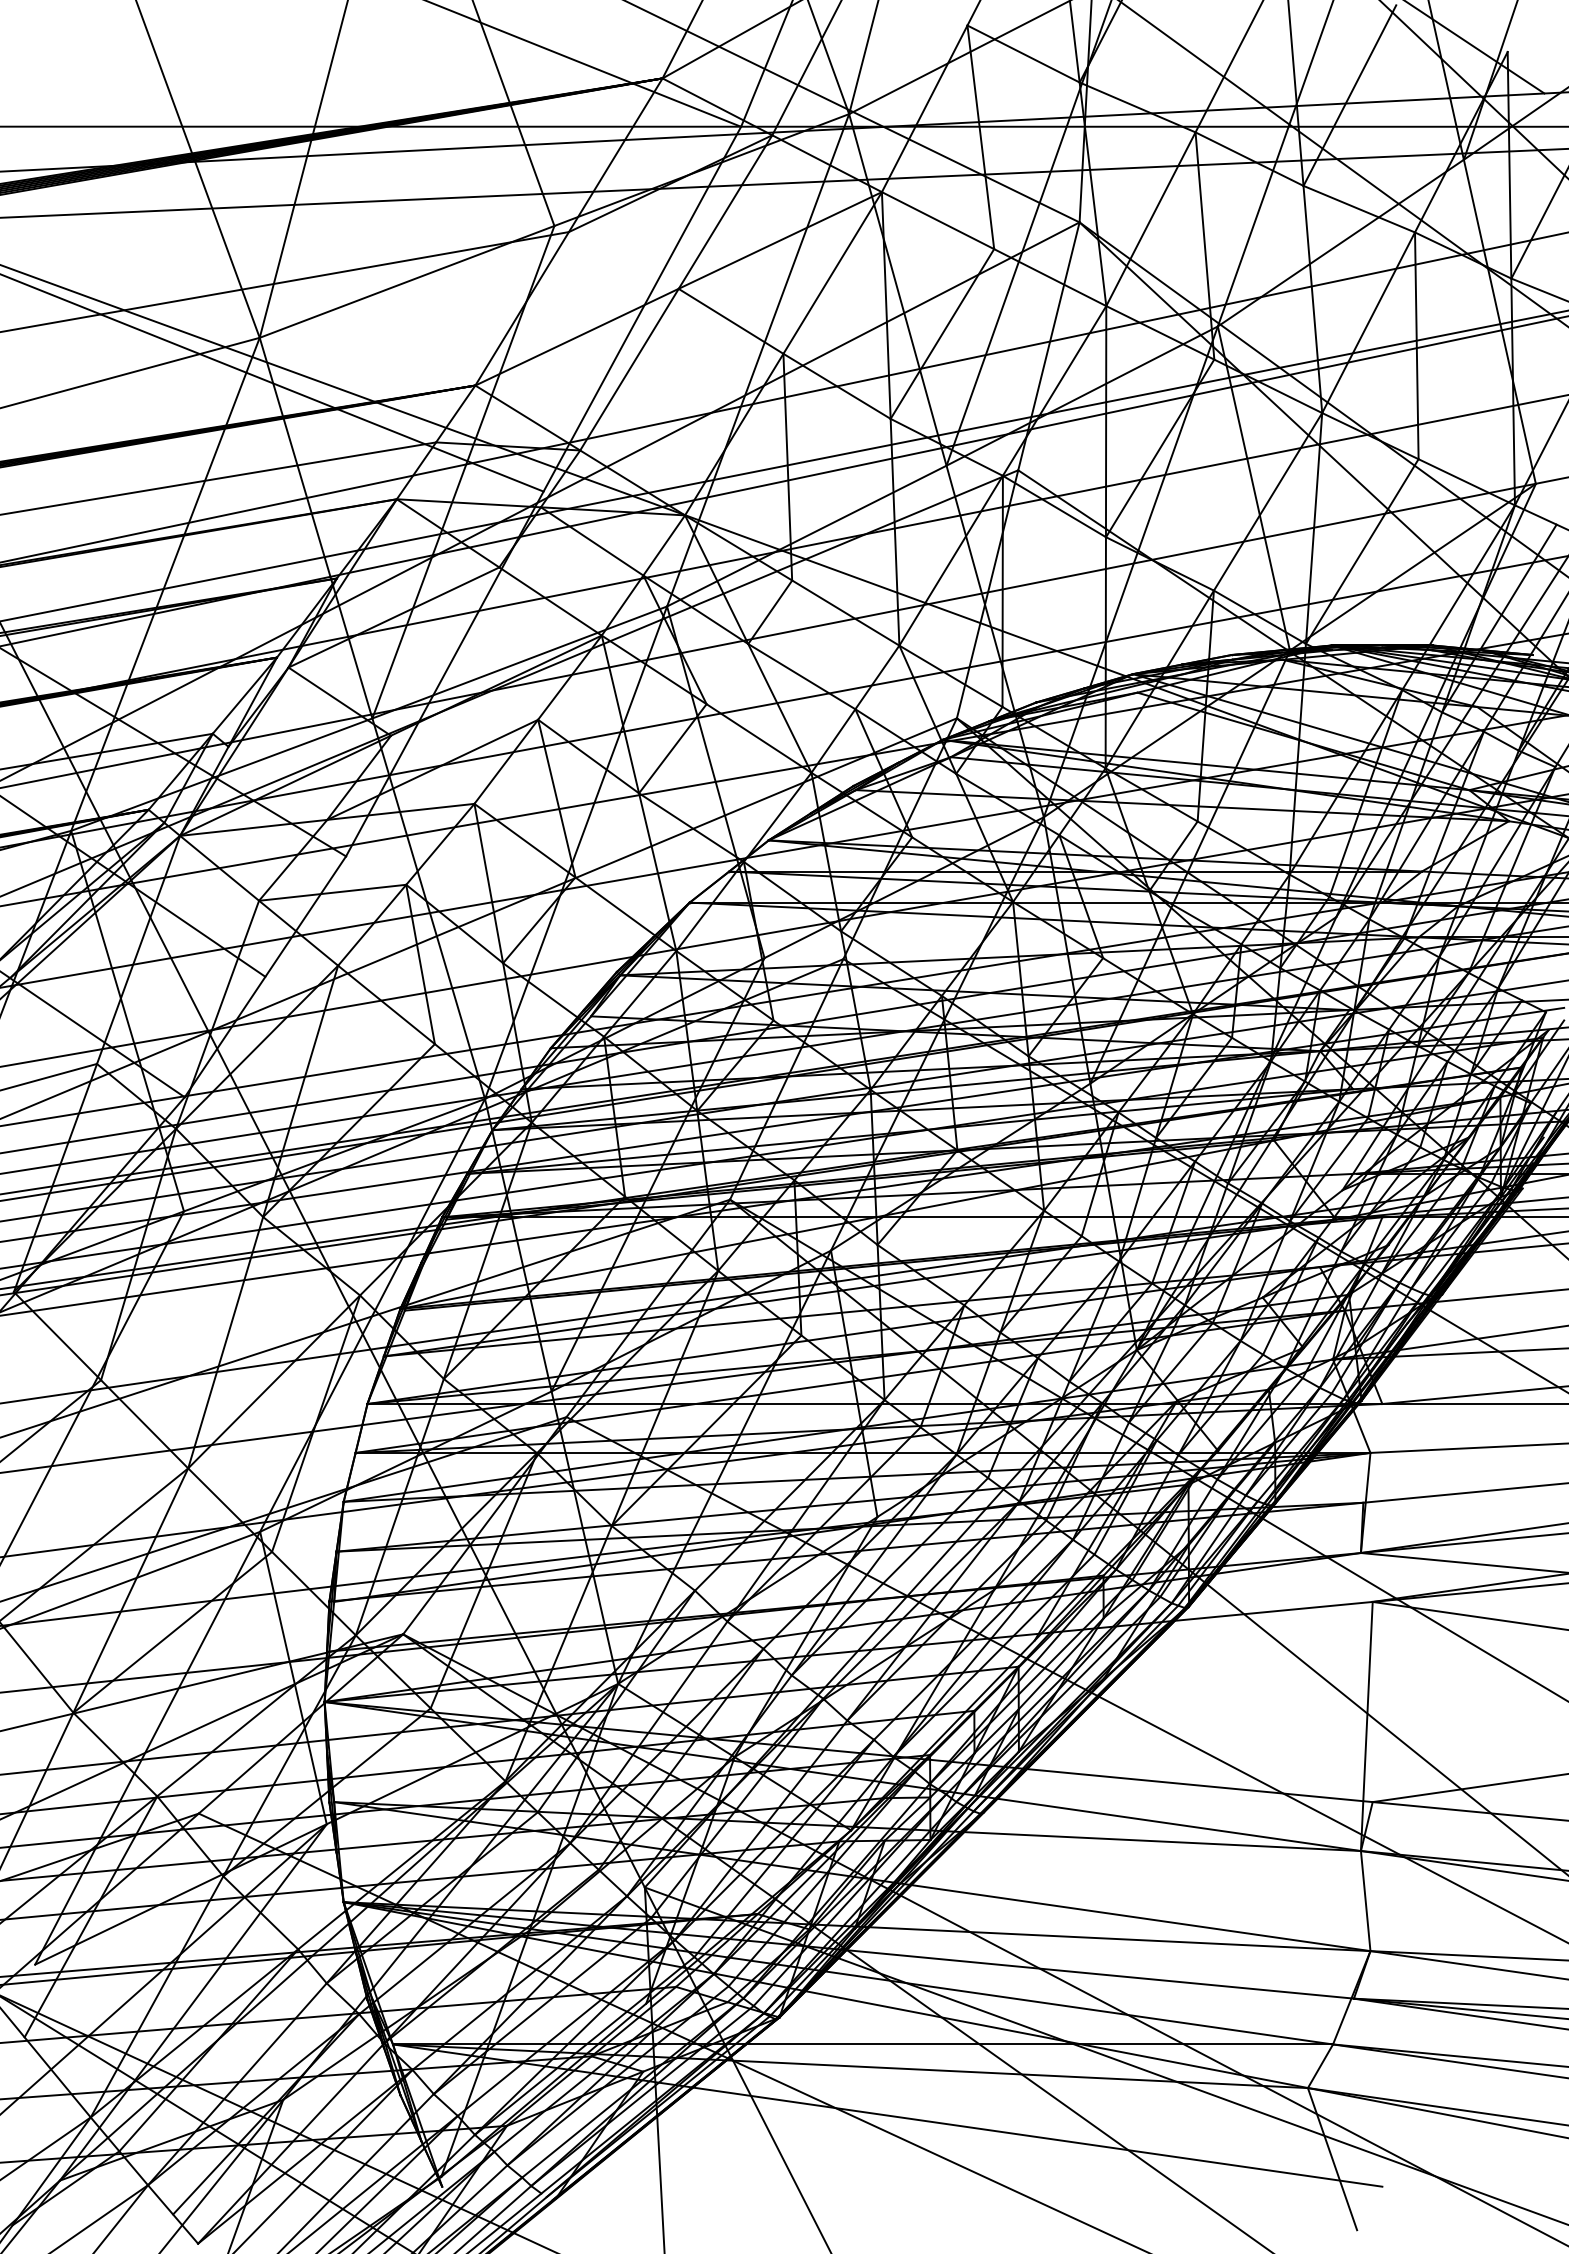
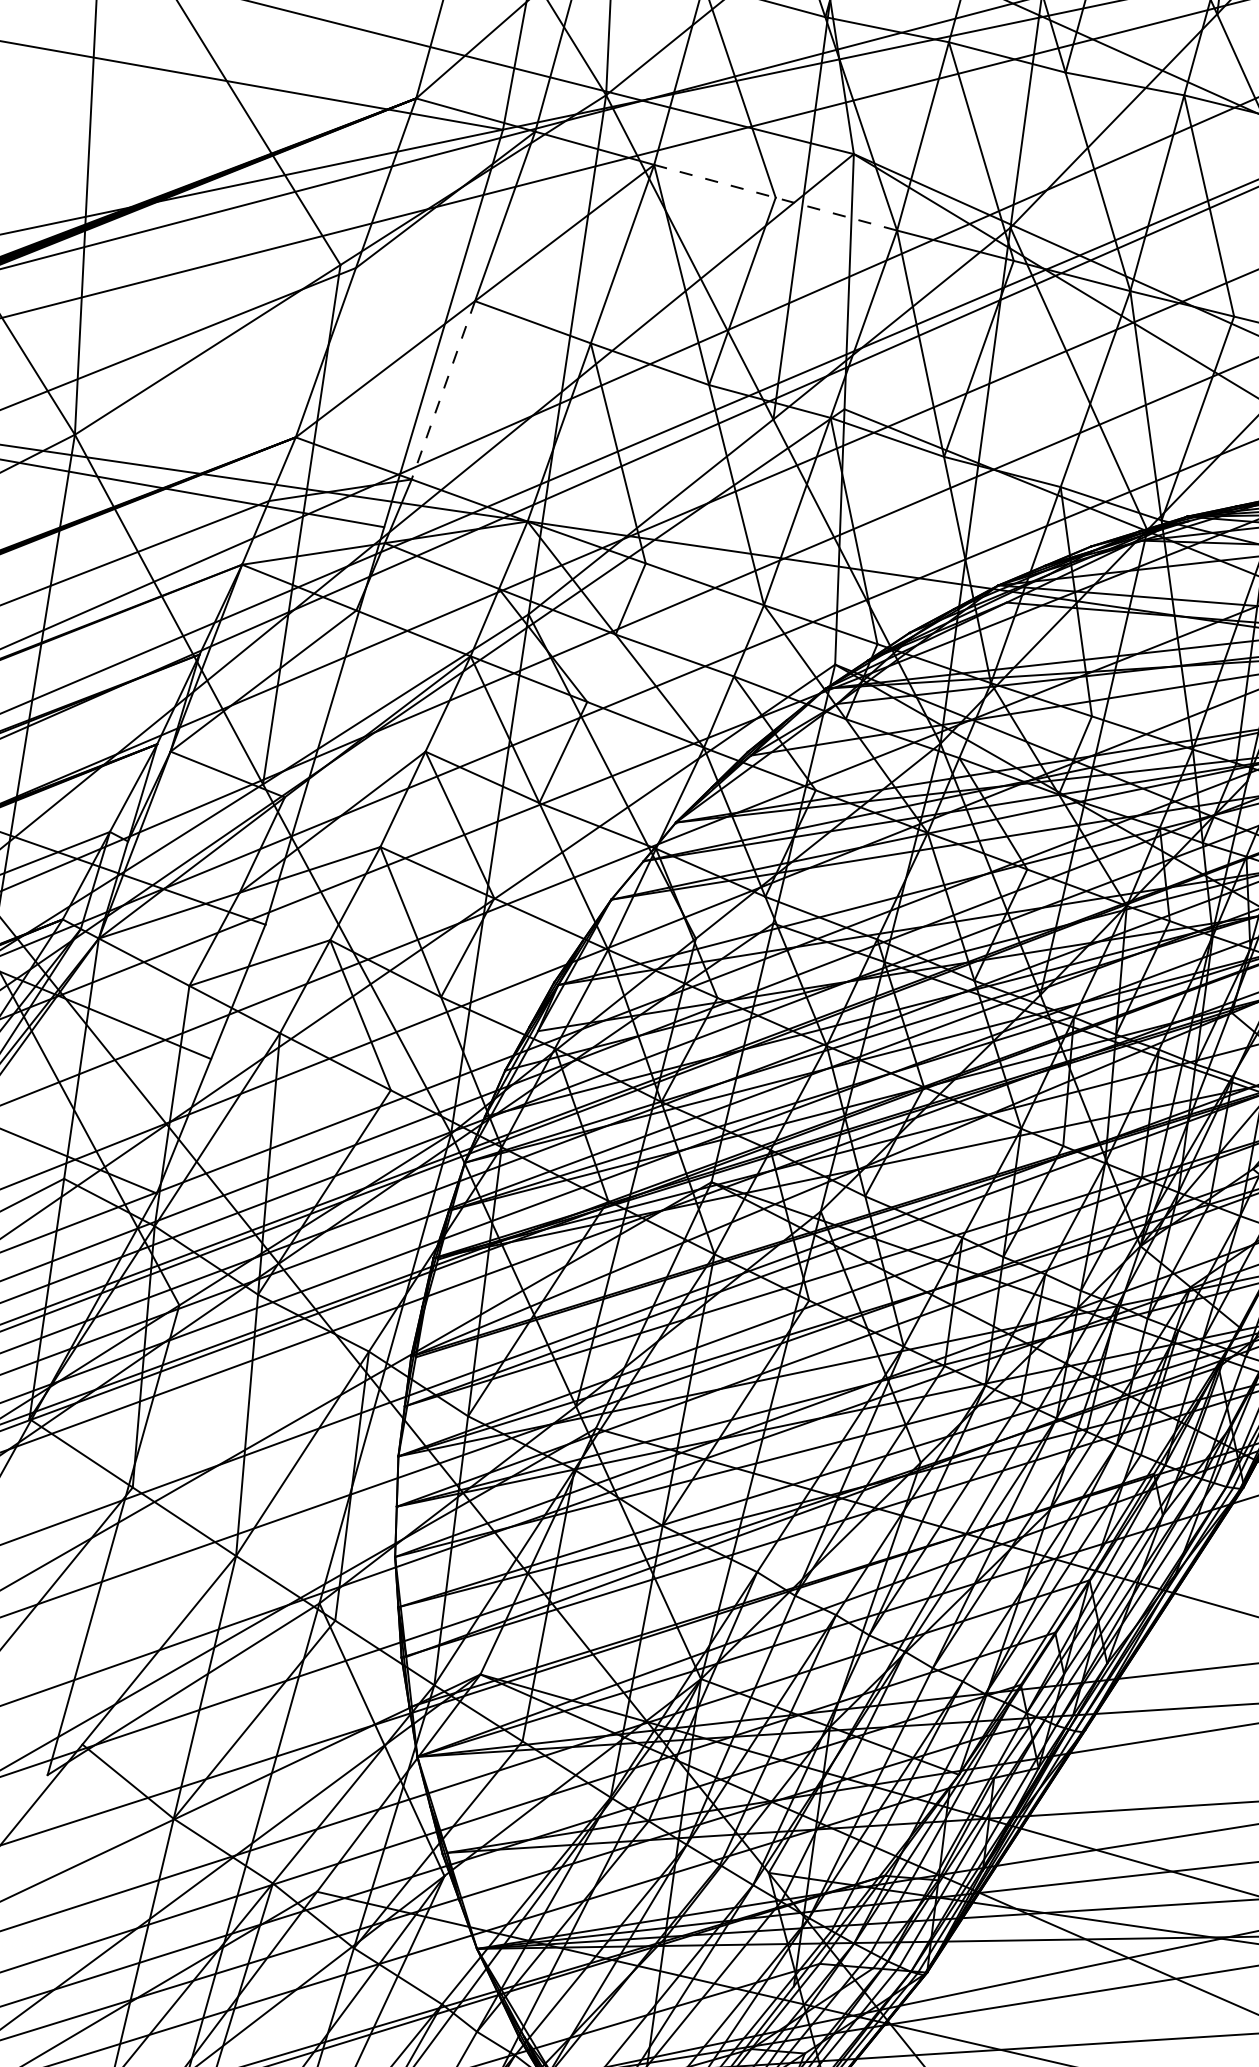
line: (994, 249) -> (776, 198), solid -> dashed
line: (629, 369) -> (443, 390), solid -> dashed

